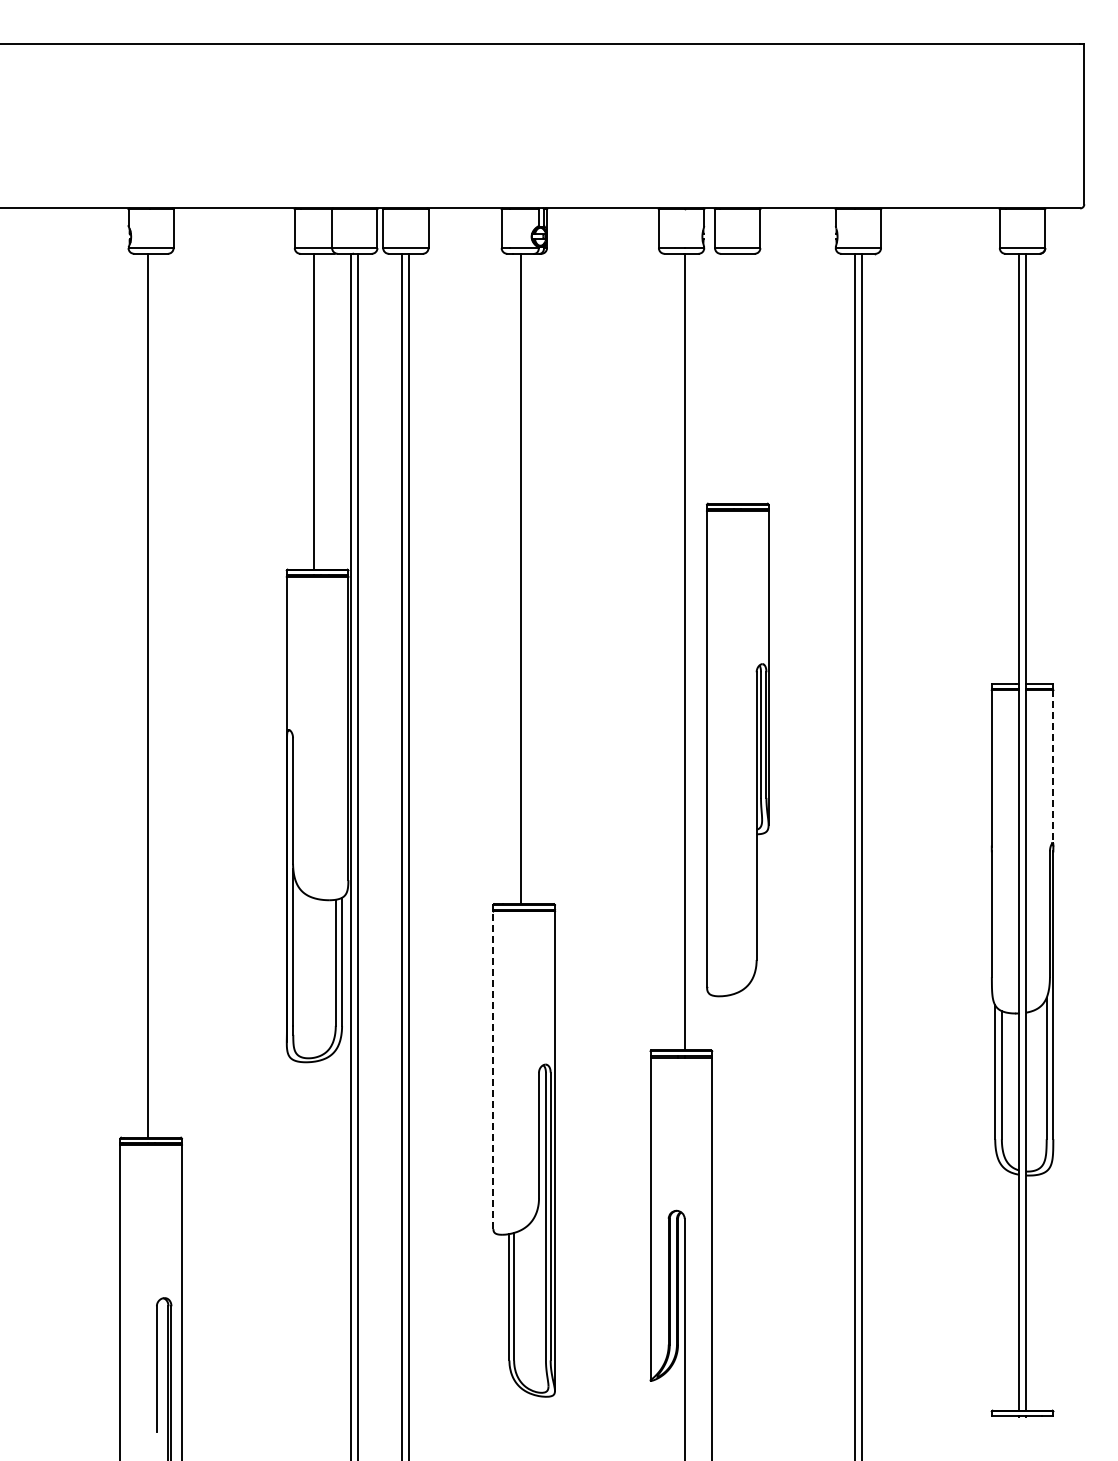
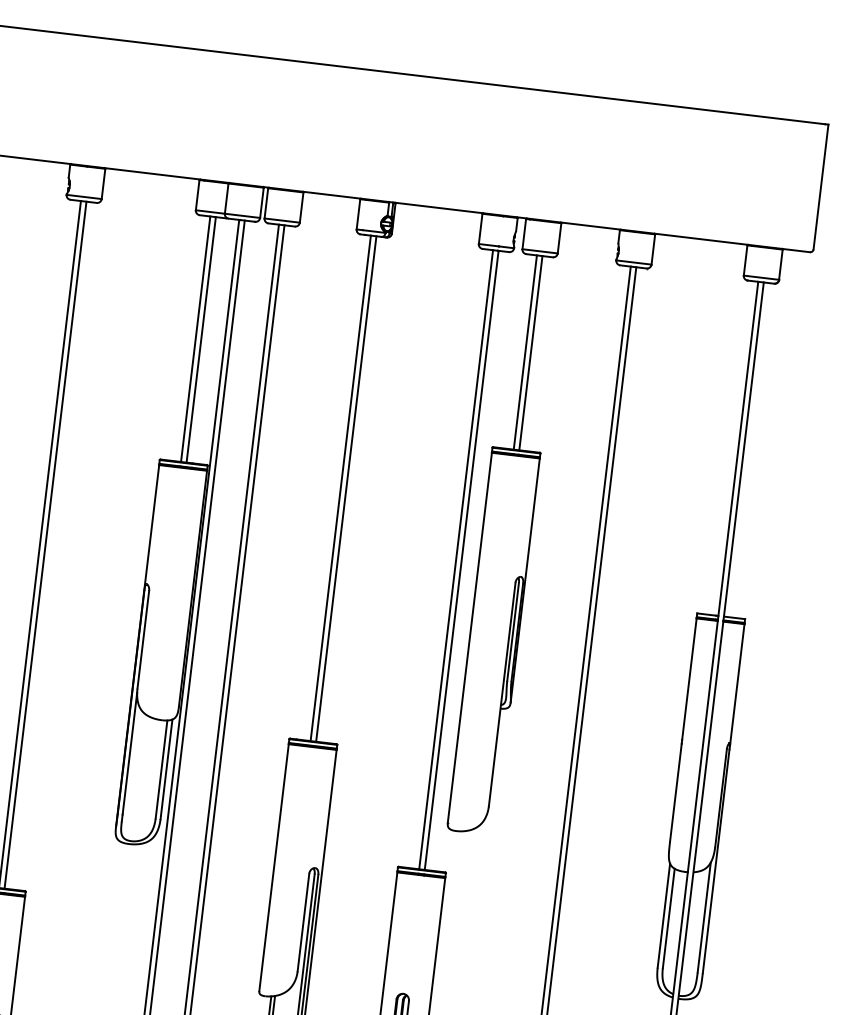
line: (734, 378) -> (525, 352), added
line: (741, 378) -> (530, 352), added
line: (321, 411) -> (201, 339), added
line: (527, 578) -> (346, 488), added
line: (677, 651) -> (455, 559), added
line: (154, 695) -> (45, 544), added
line: (1053, 768) -> (737, 685), dashed -> solid
line: (493, 1070) -> (274, 867), dashed -> solid

